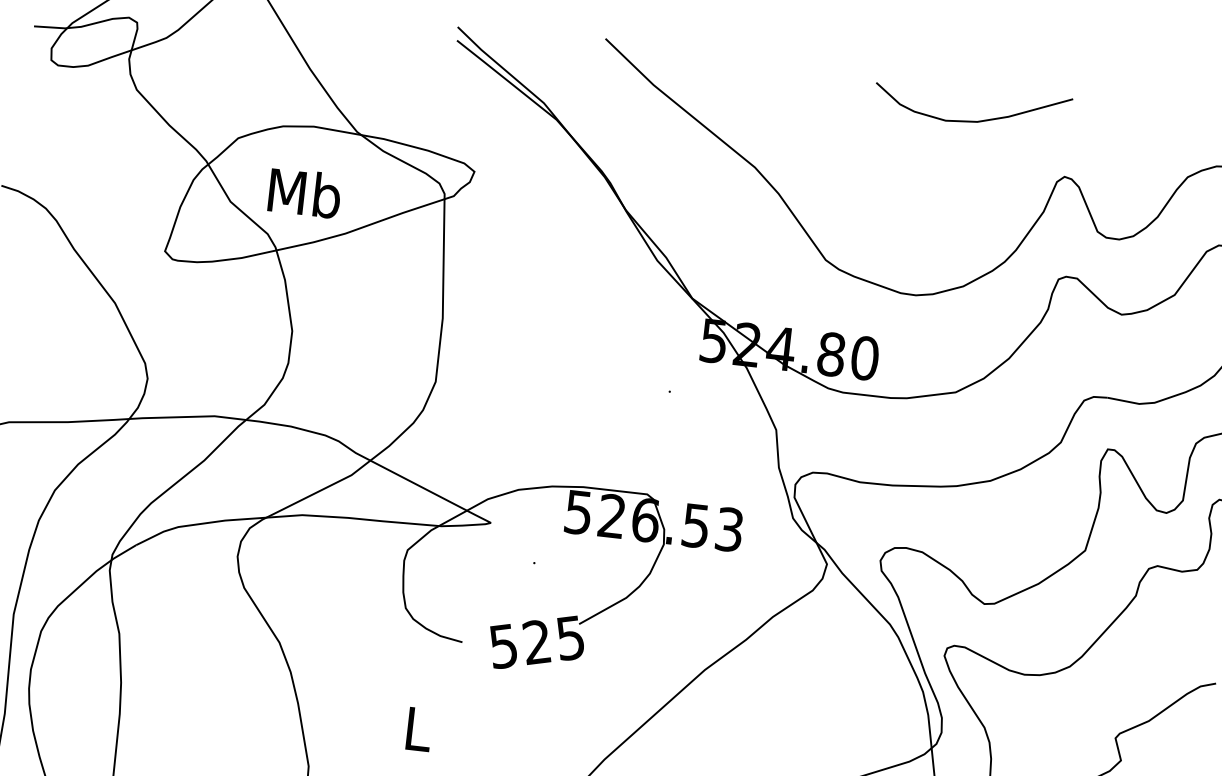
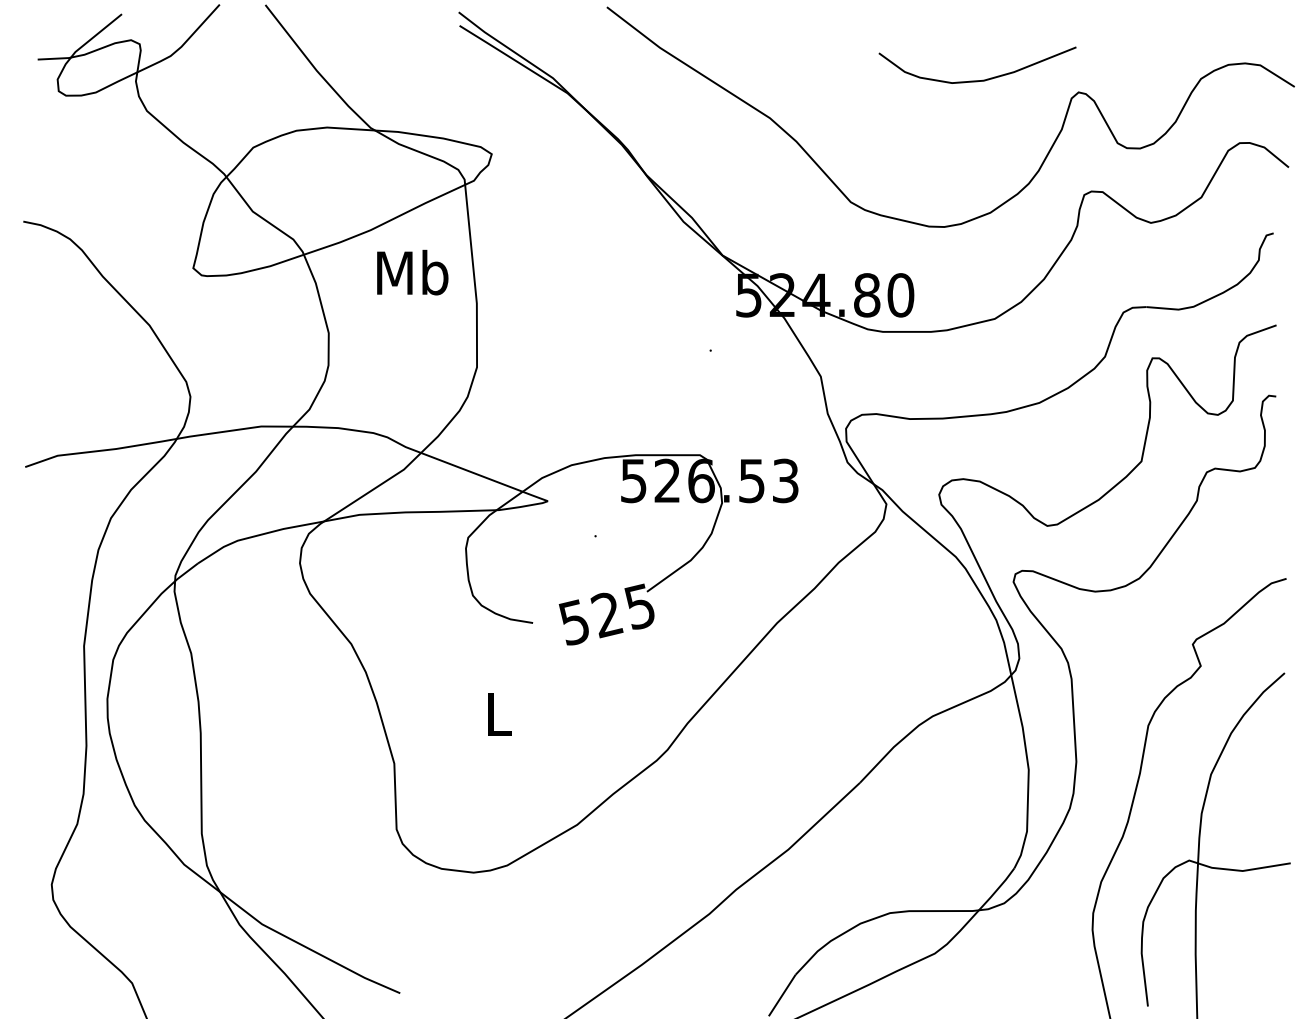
curve: (976, 120) -> (982, 79), moved
text: (304, 192) -> (412, 272), moved

